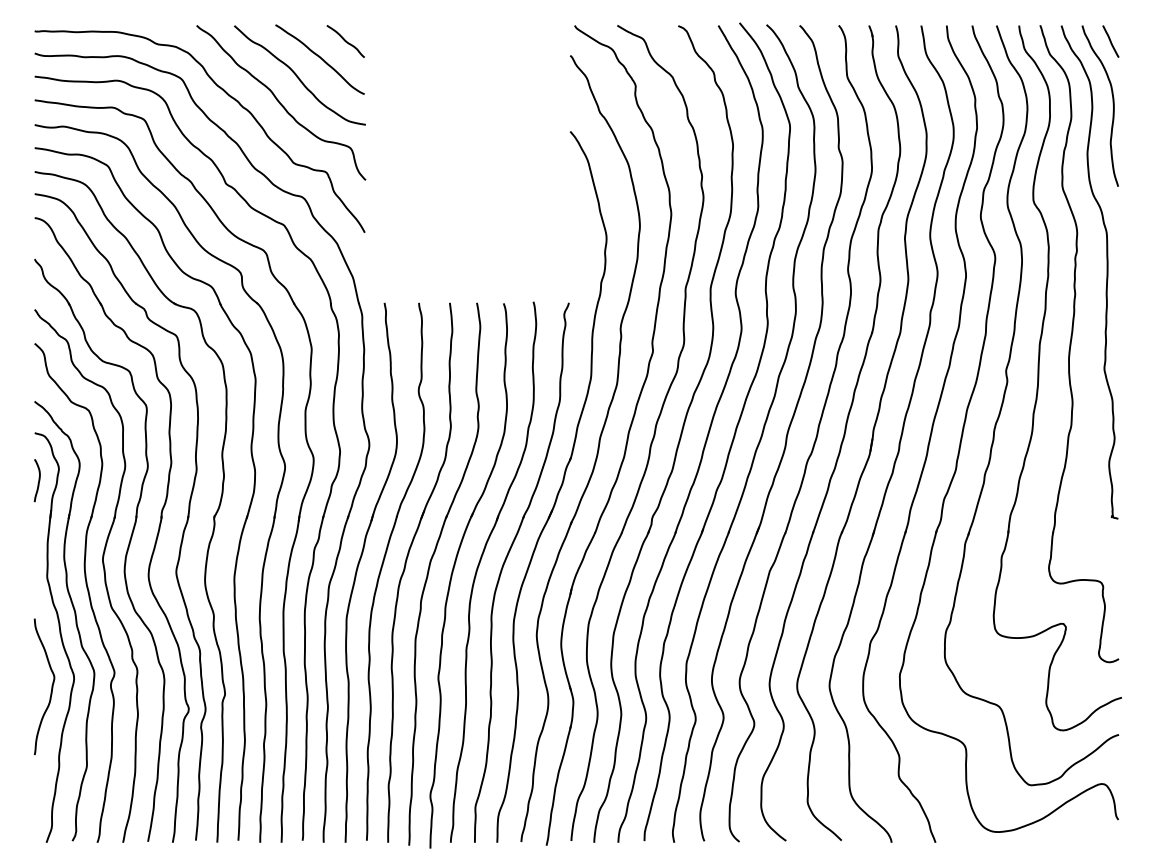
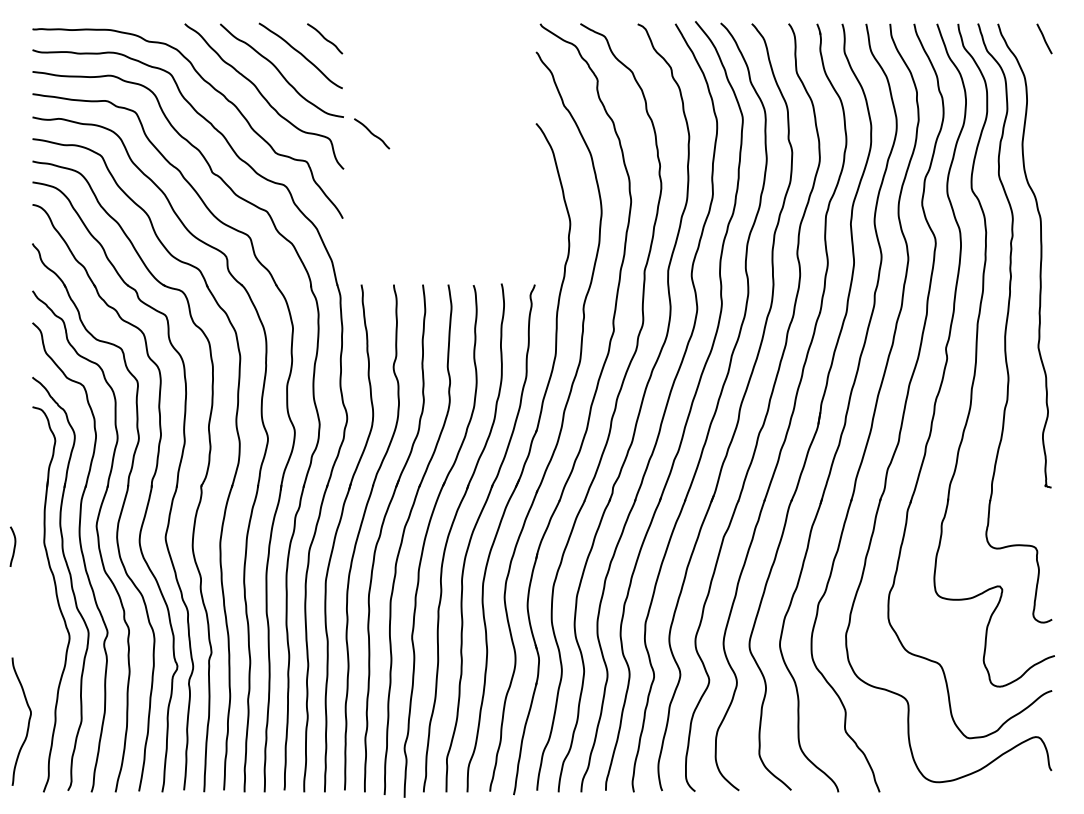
curve: (1112, 106) -> (1046, 99), removed
curve: (396, 142) -> (372, 133), added
curve: (37, 481) -> (13, 547), moved
curve: (50, 689) -> (27, 724), moved

